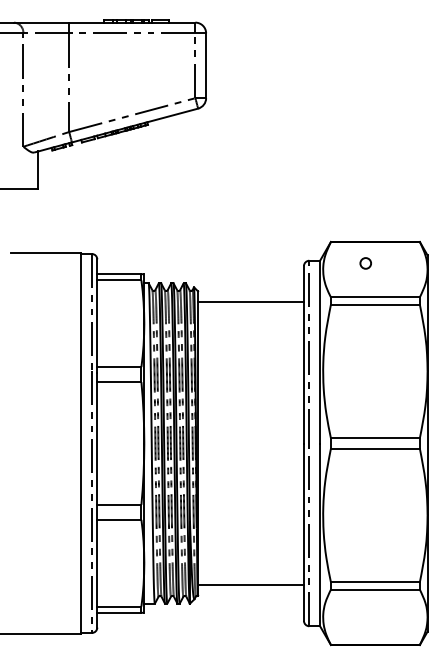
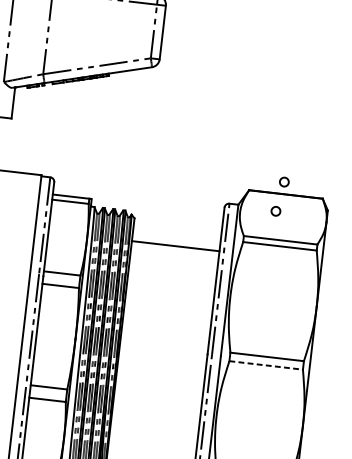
circle: (371, 227) -> (284, 182), added
line: (250, 301) -> (175, 245), moved
line: (375, 448) -> (266, 365), solid -> dashed

